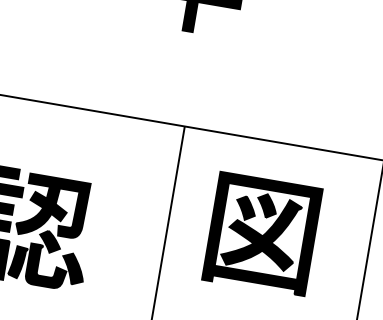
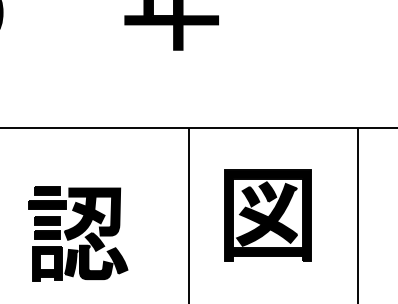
part: (261, 233) -> (267, 215), moved

